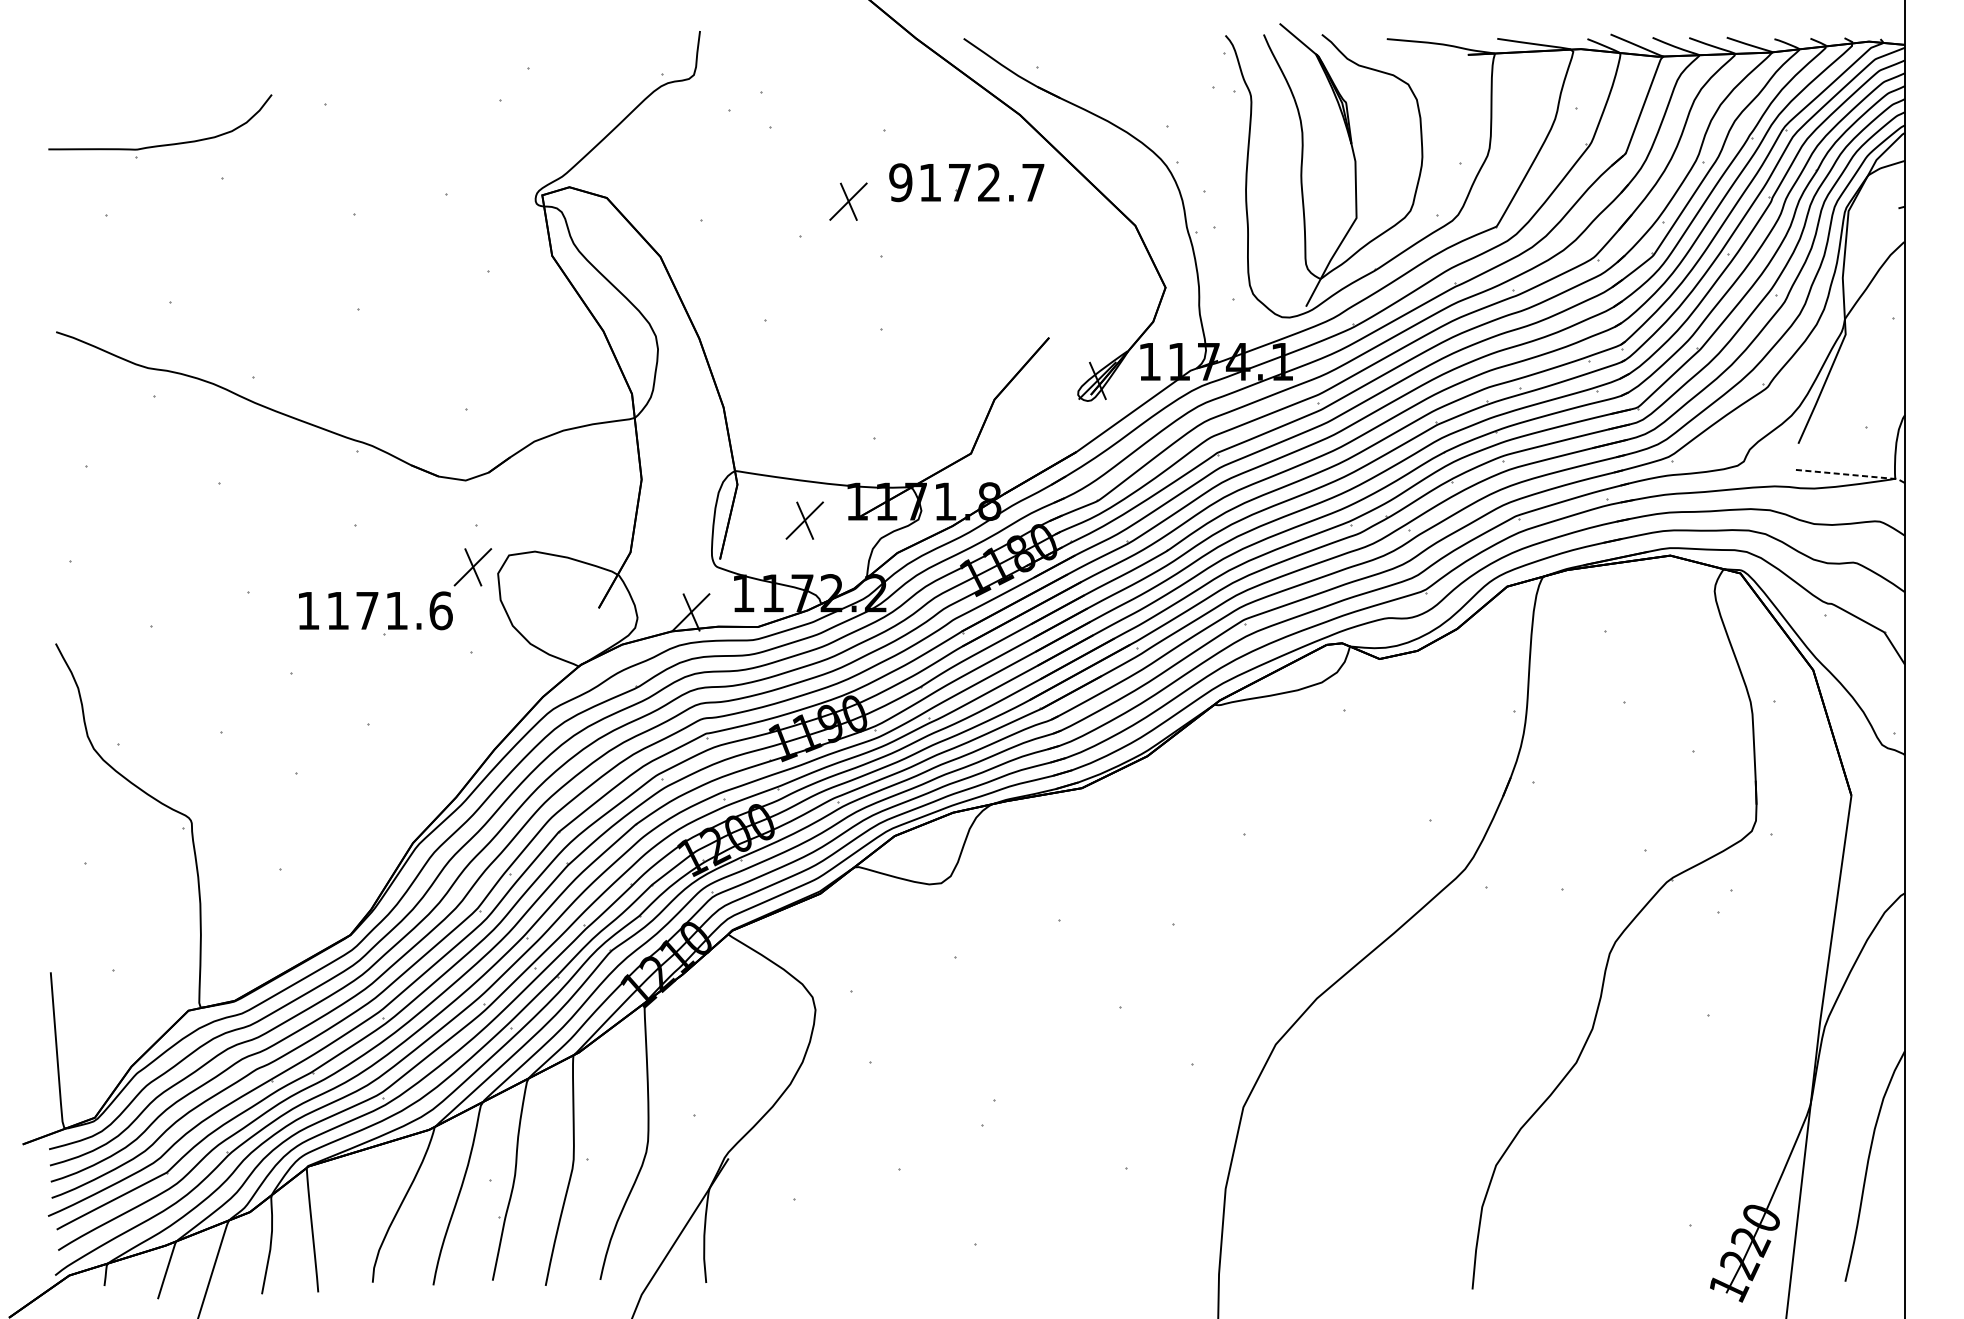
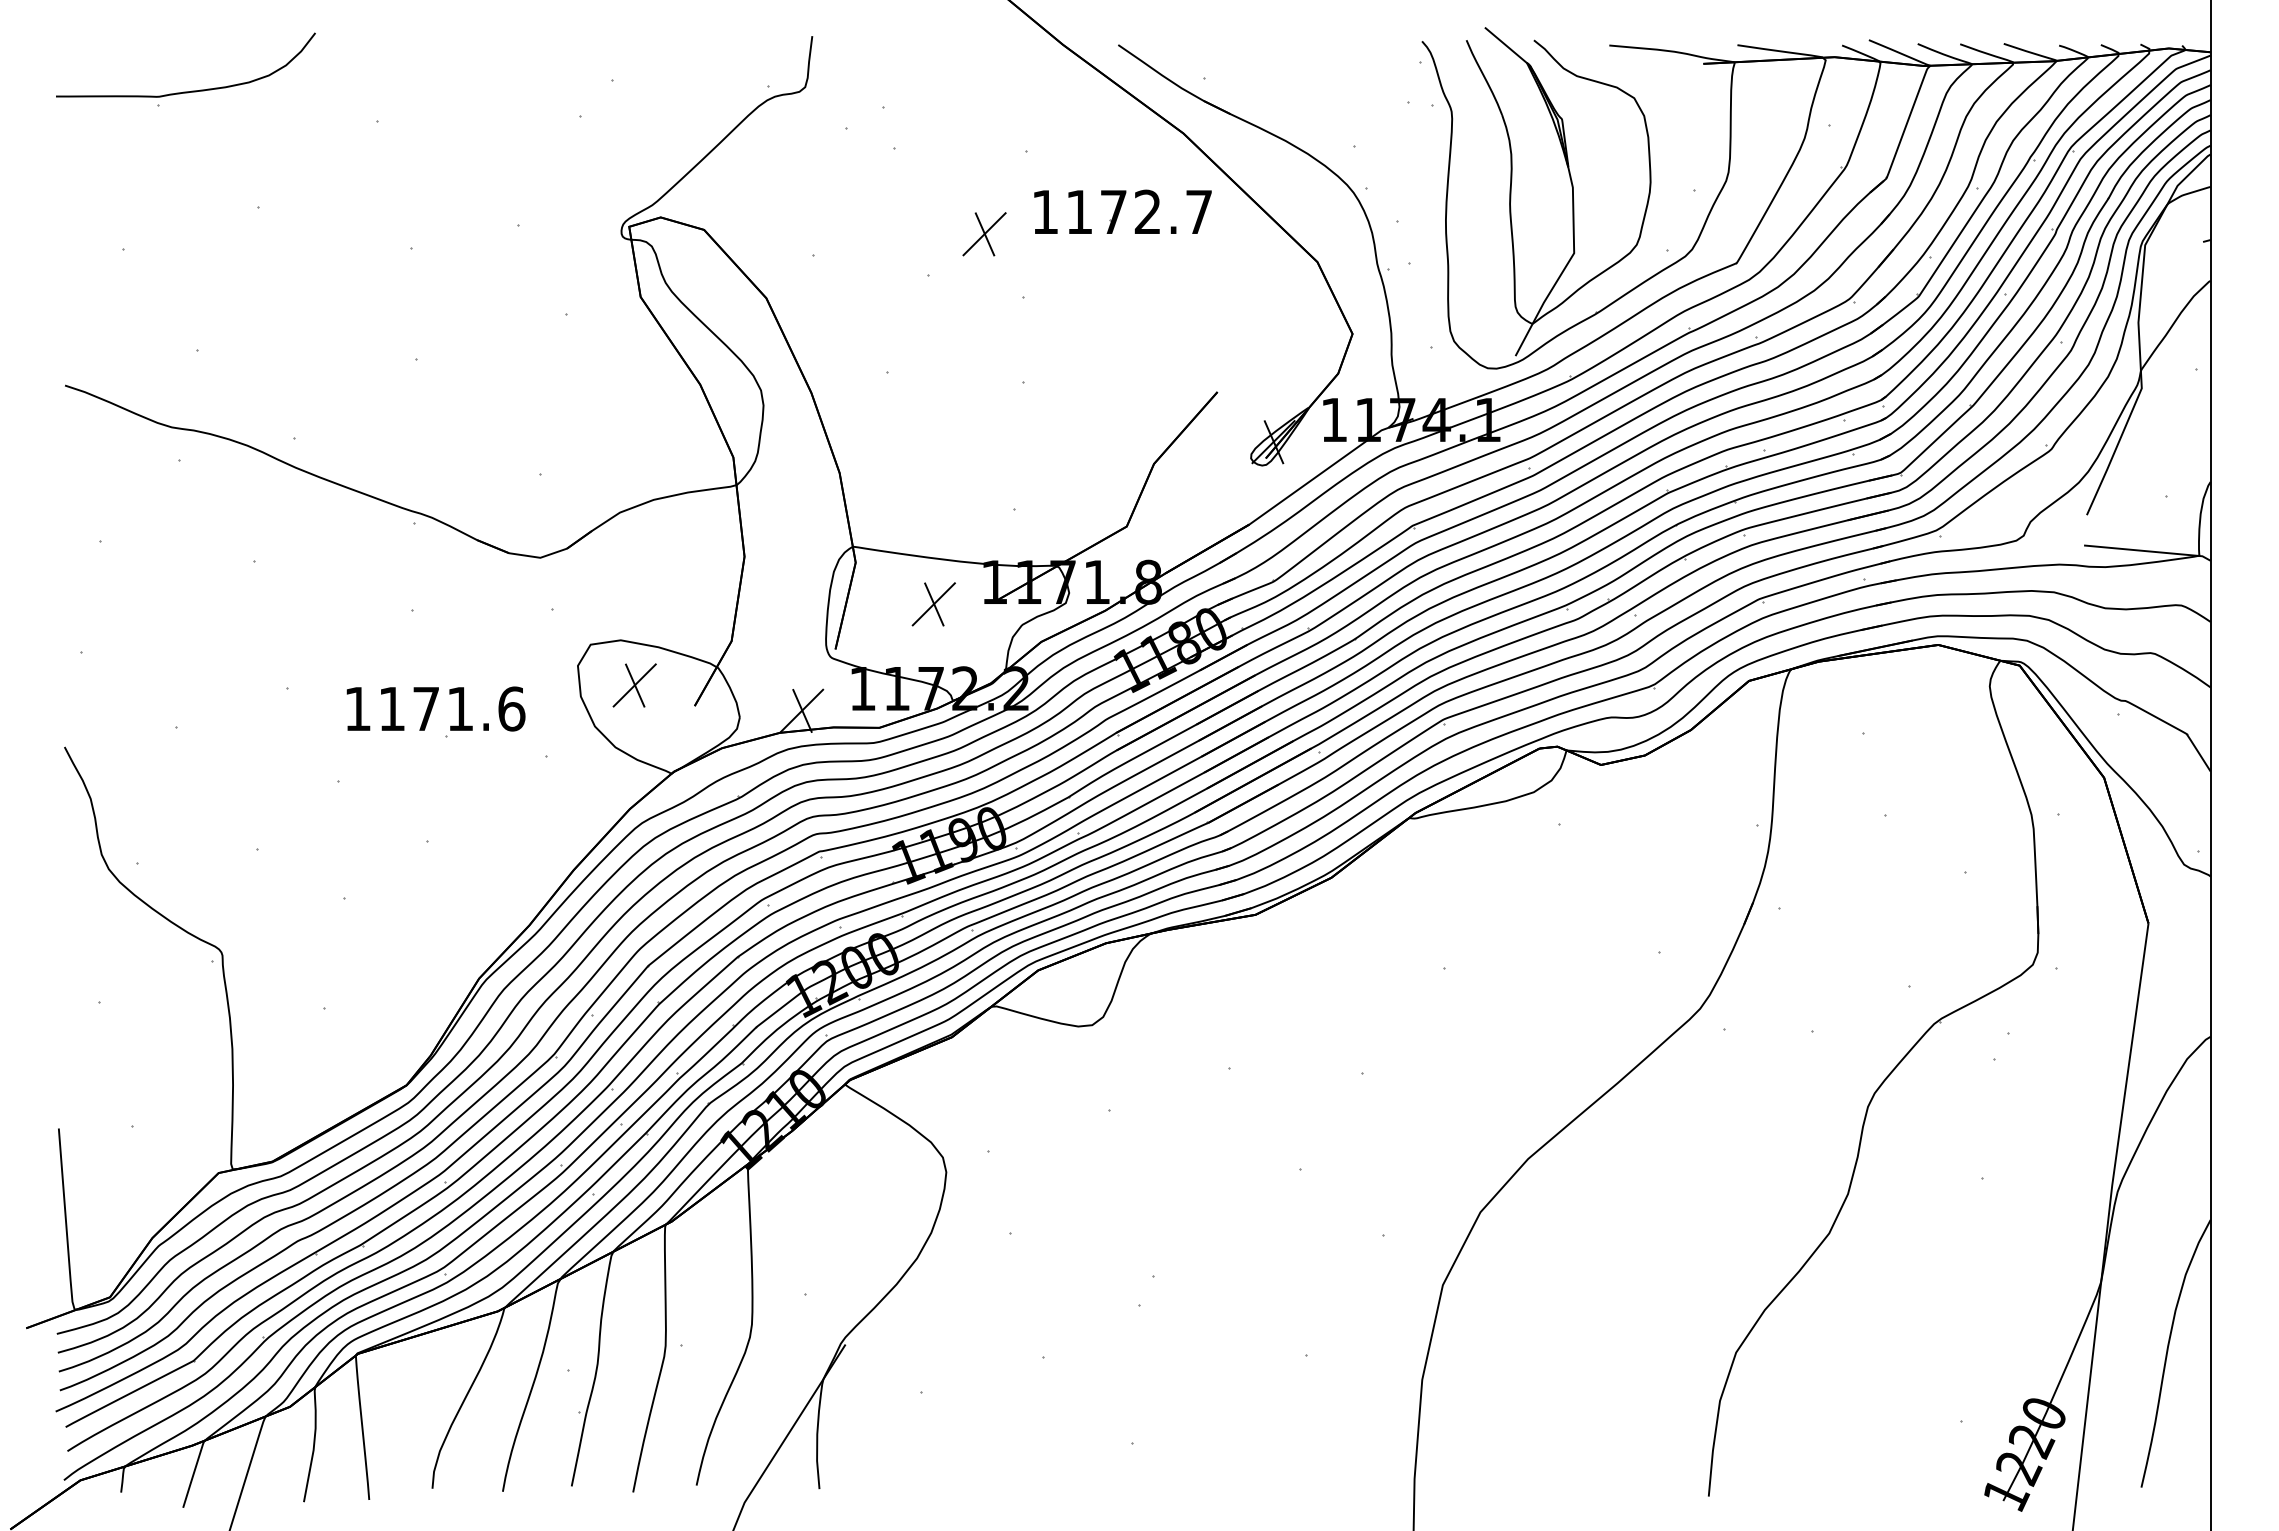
part: (165, 144) -> (191, 90), moved
text: (900, 182) -> (1044, 211), 9172.7 -> 1172.7
line: (1851, 475) -> (2148, 551), dashed -> solid
part: (472, 567) -> (634, 685), moved

